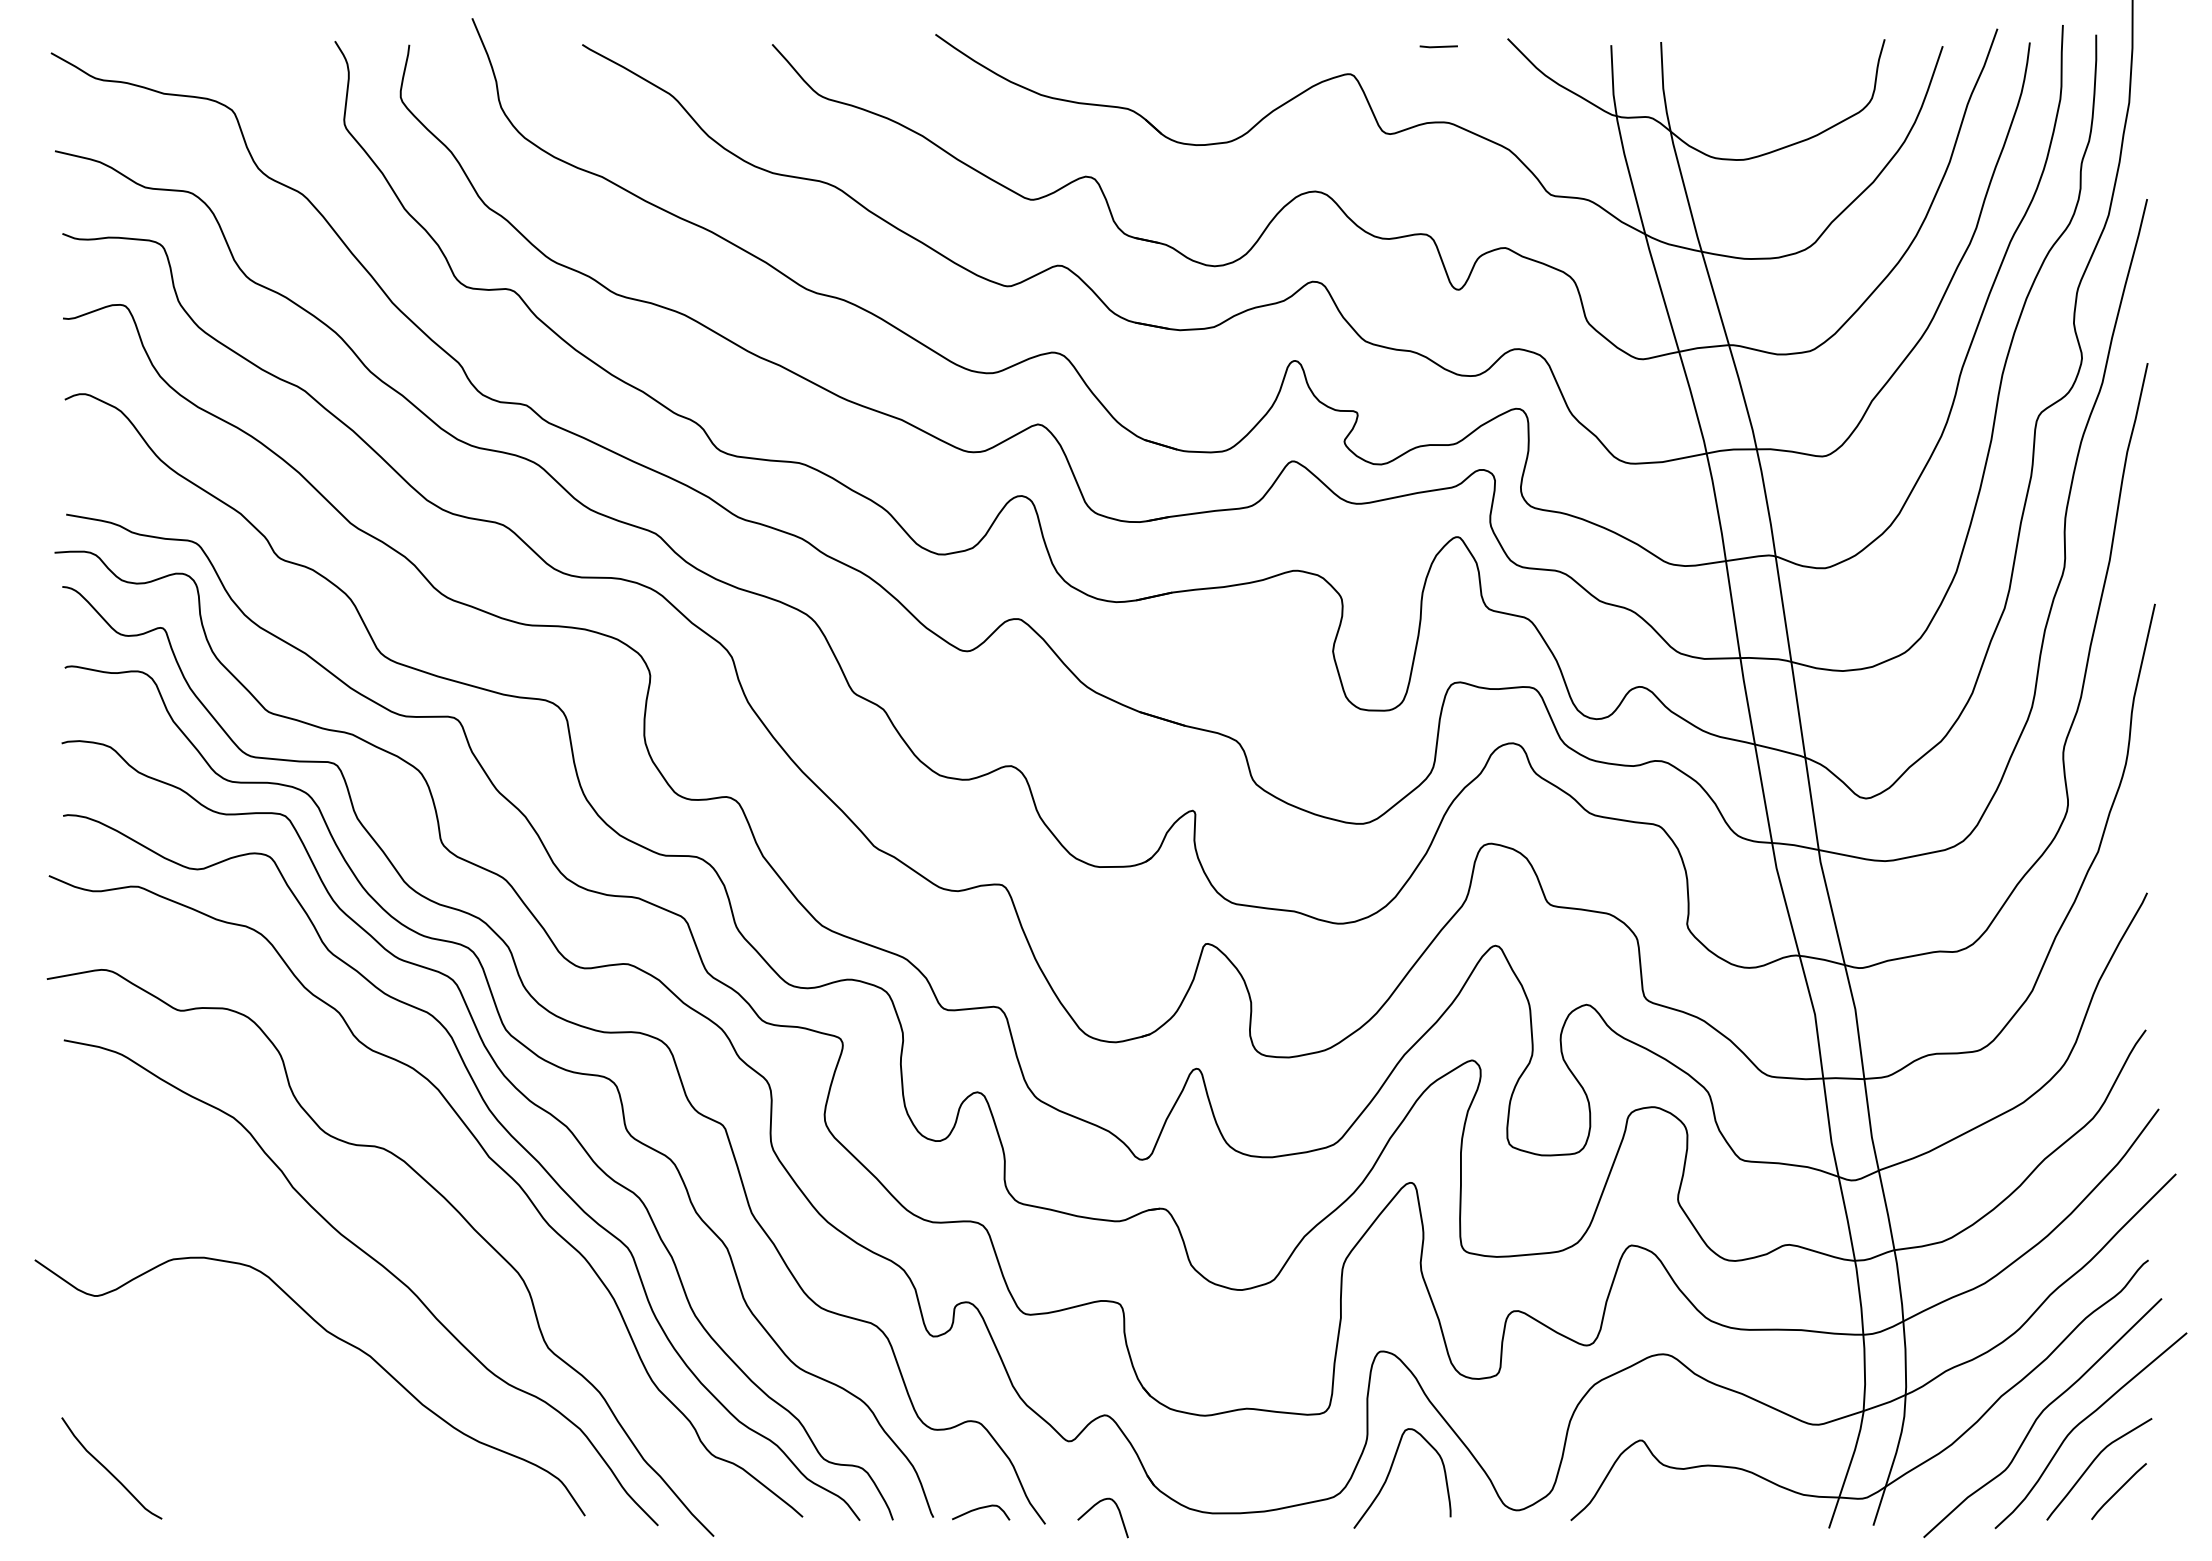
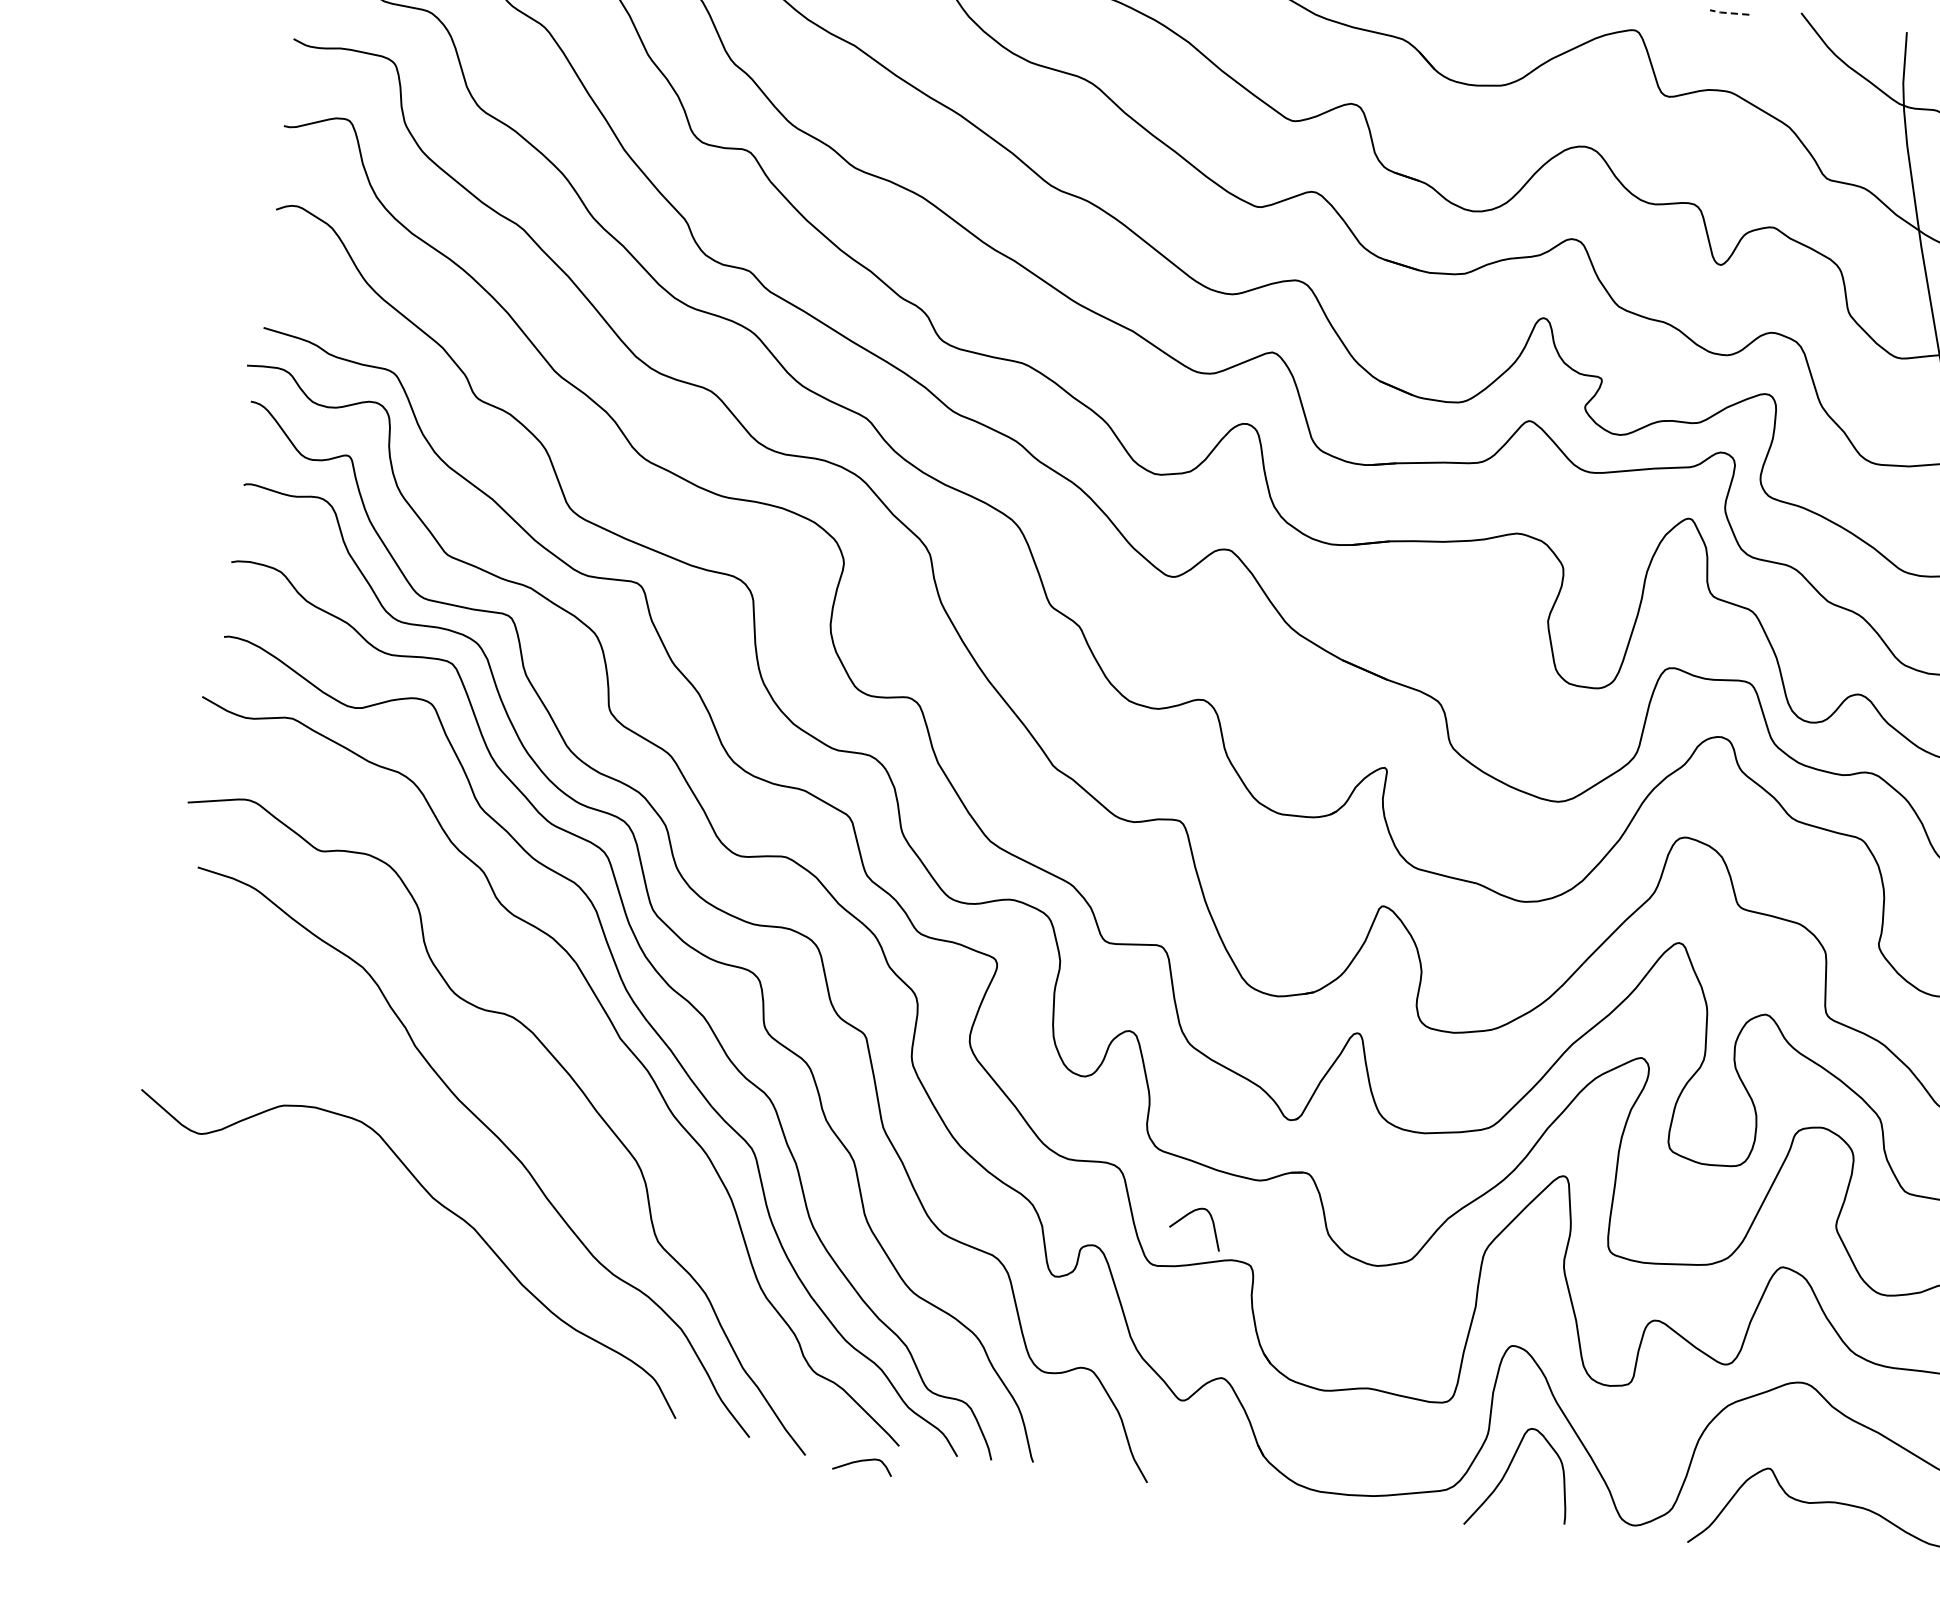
line: (1437, 47) -> (1728, 13), solid -> dashed
curve: (109, 1470) -> (192, 1314), removed
curve: (1096, 1505) -> (1190, 1214), moved
curve: (979, 1509) -> (861, 1461), moved

